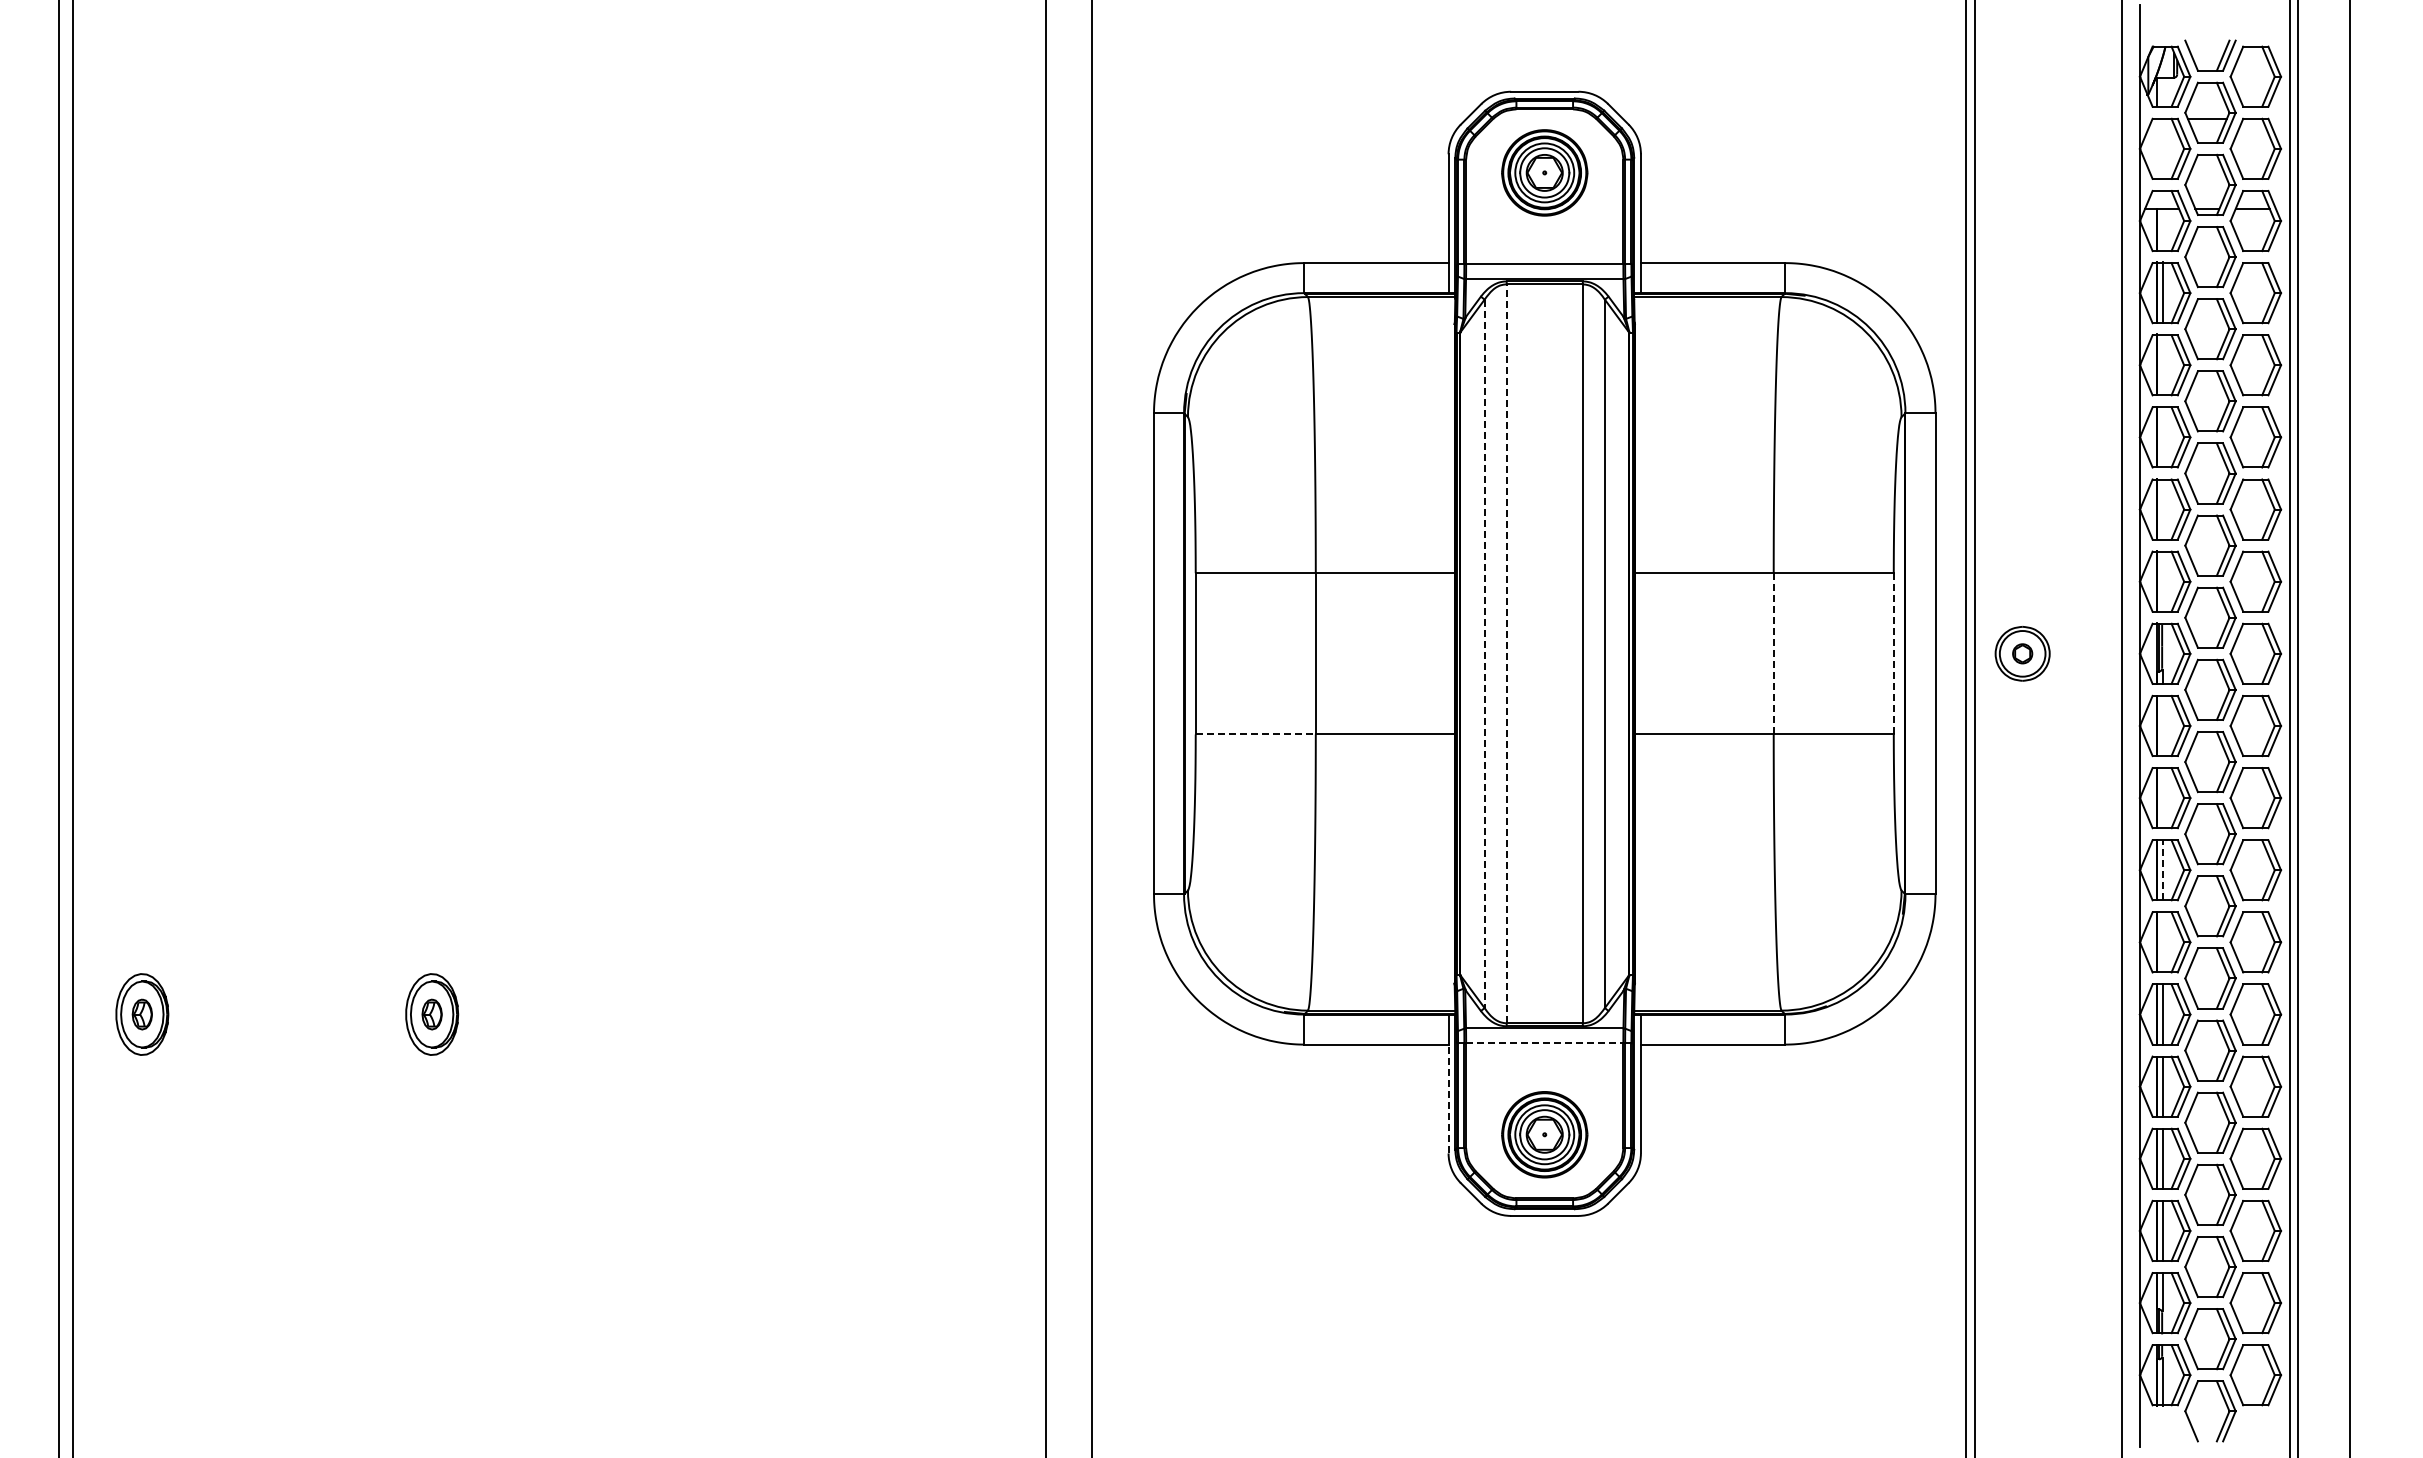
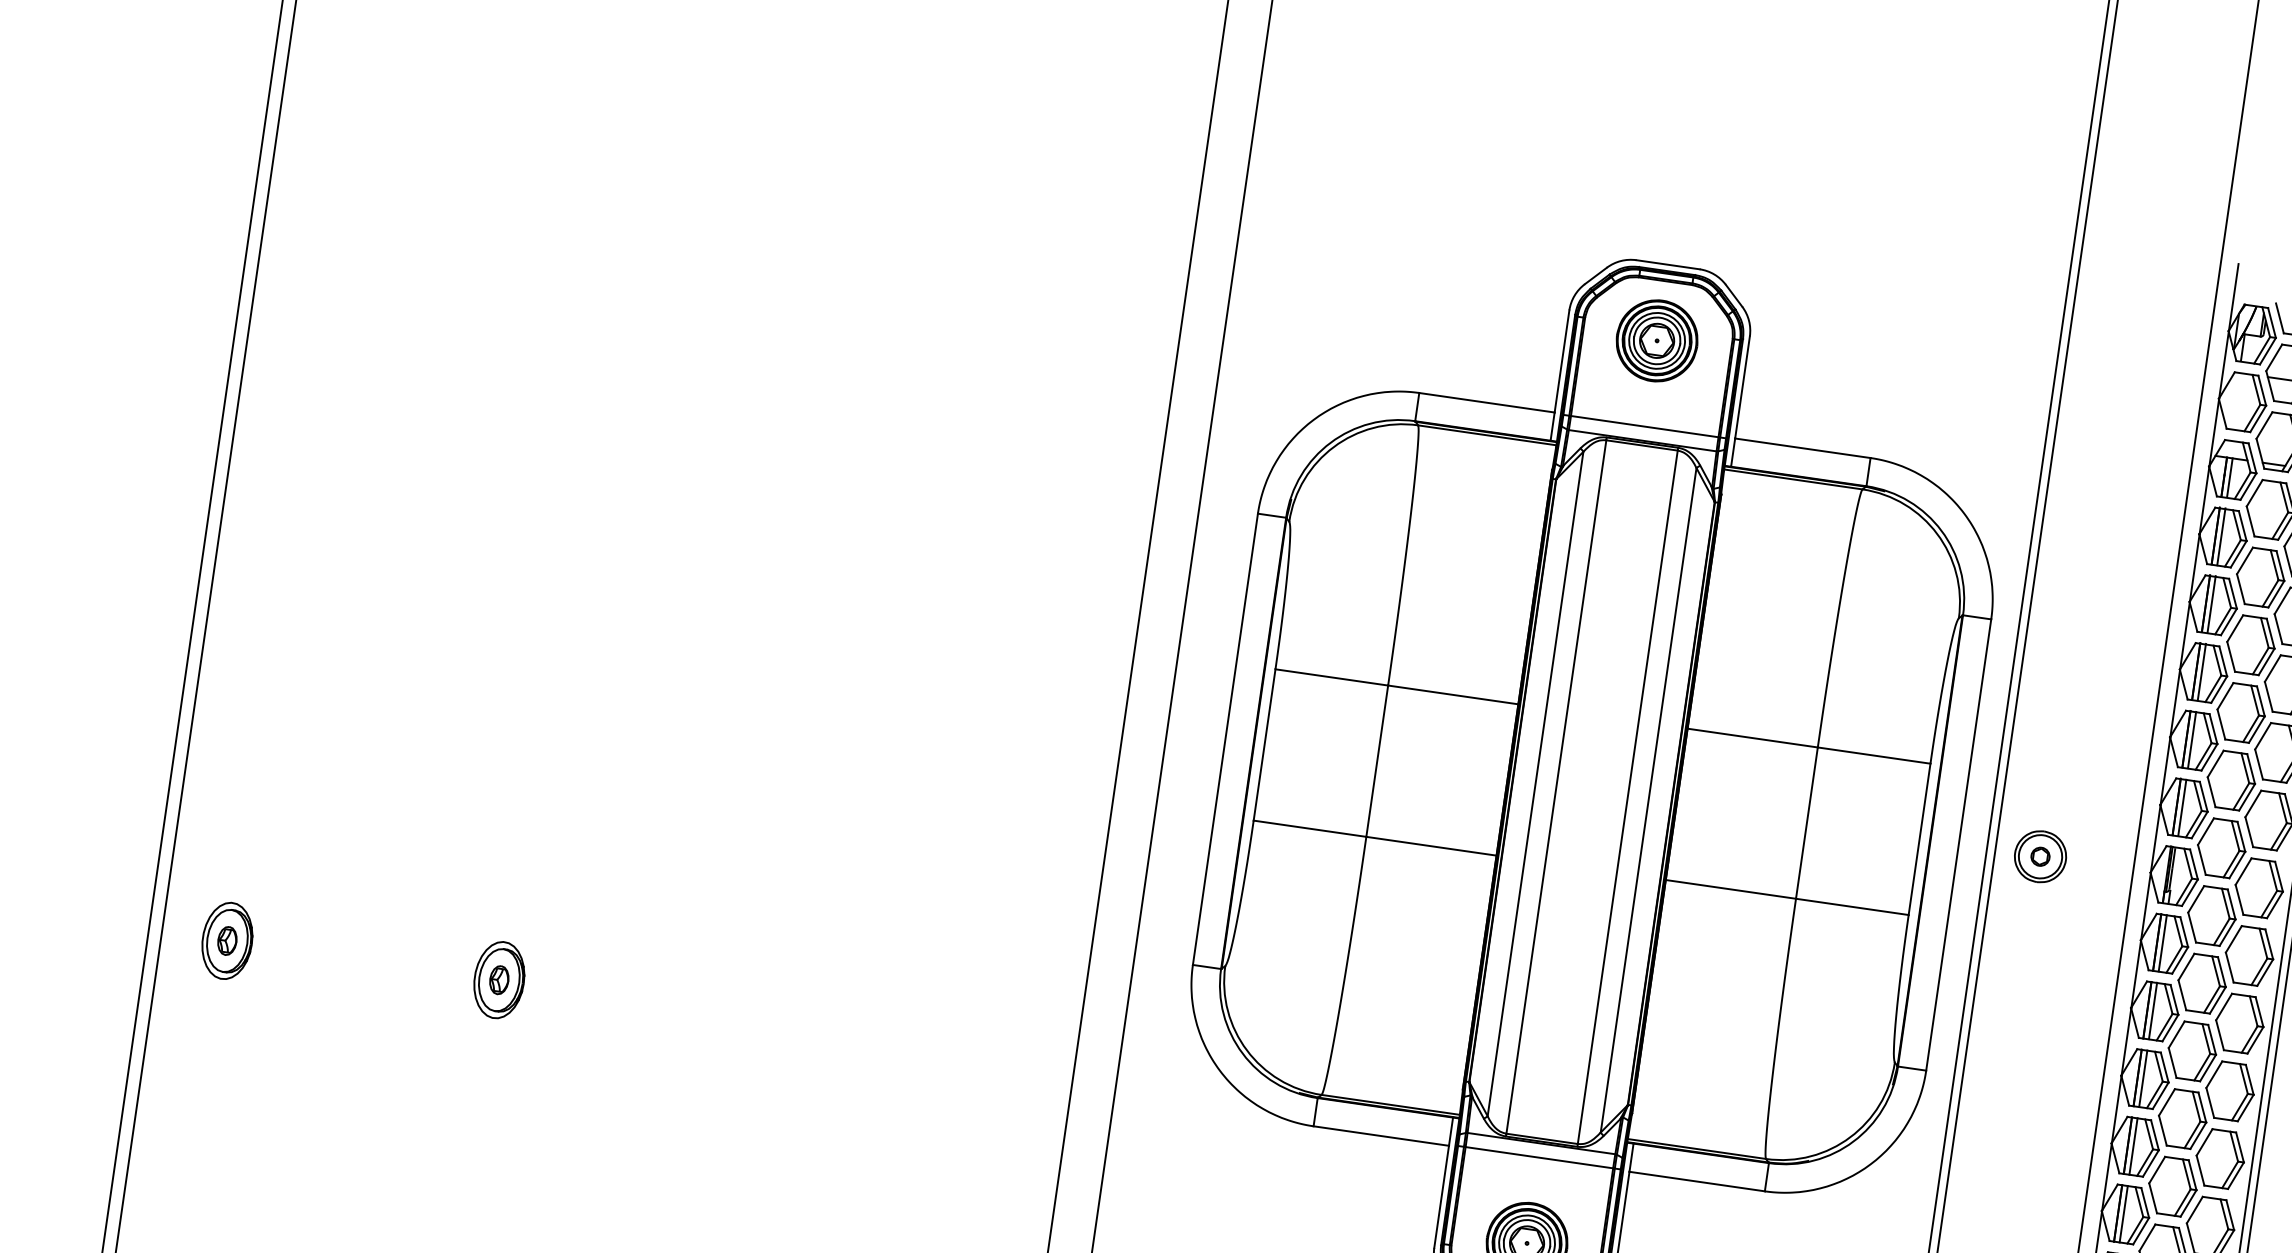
line: (2163, 229) -> (2230, 477), added
line: (2163, 364) -> (2211, 604), added
line: (2163, 436) -> (2202, 671), added
line: (2163, 509) -> (2192, 740), added
line: (2163, 581) -> (2182, 807), added
line: (1506, 653) -> (1556, 786), dashed -> solid
line: (1773, 653) -> (1806, 822), dashed -> solid
line: (1893, 653) -> (1919, 838), dashed -> solid
line: (1484, 654) -> (1535, 784), dashed -> solid
line: (2163, 725) -> (2162, 943), added
line: (1256, 734) -> (1310, 828), dashed -> solid
line: (2163, 797) -> (2153, 1010), added
line: (2163, 869) -> (2143, 1078), dashed -> solid
line: (2163, 942) -> (2133, 1146), added
line: (1544, 1043) -> (1539, 1157), dashed -> solid
line: (1448, 1098) -> (1441, 1196), dashed -> solid

